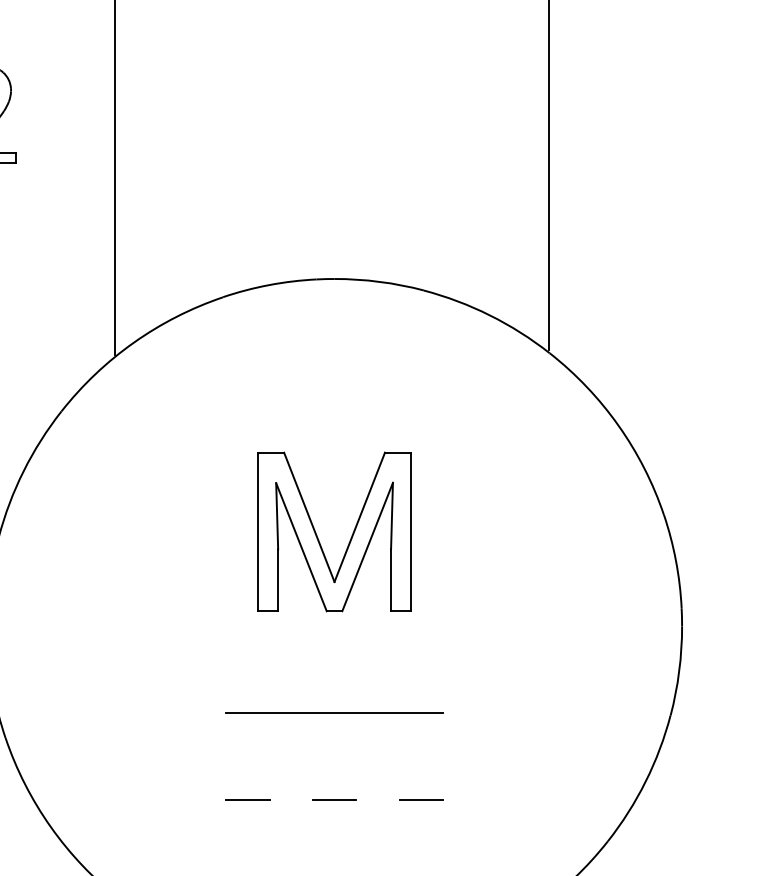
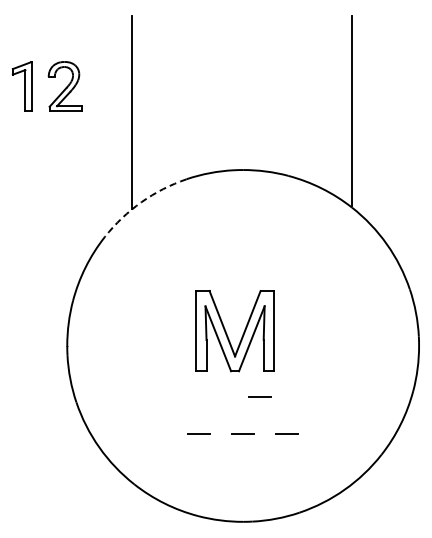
arc: (133, 343) -> (141, 202), solid -> dashed
part: (319, 536) -> (227, 333), moved
line: (335, 712) -> (243, 389), removed
line: (366, 726) -> (259, 396), added

